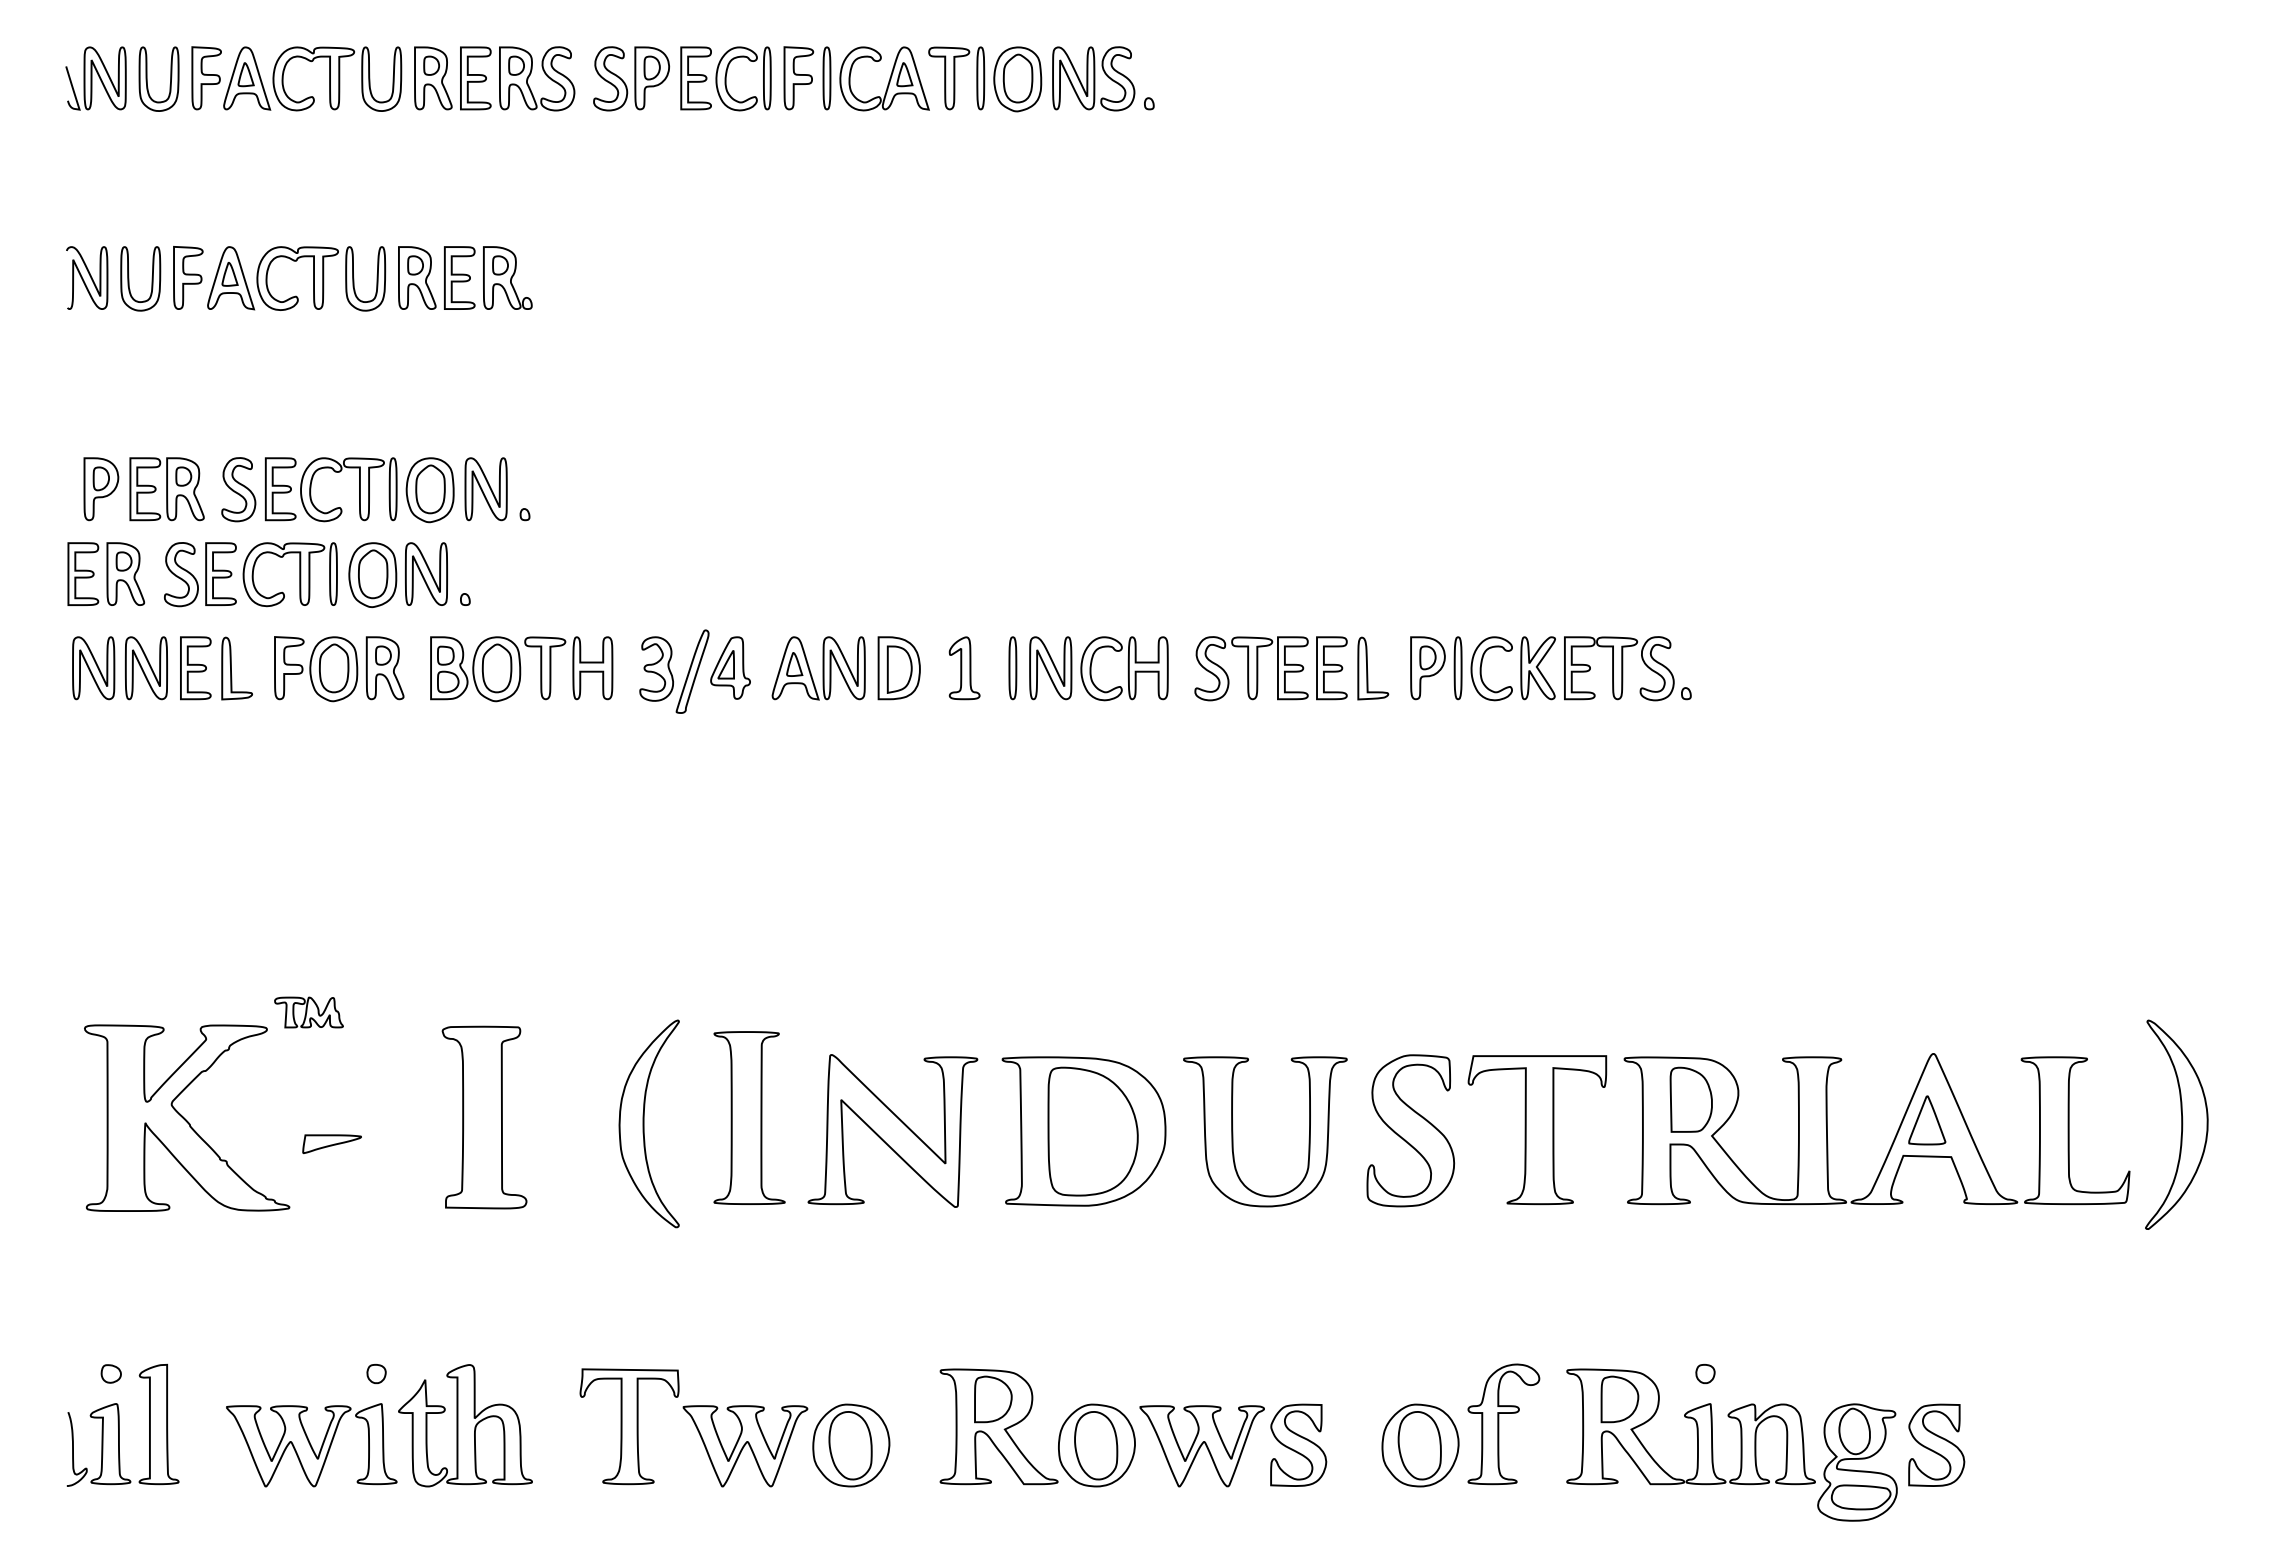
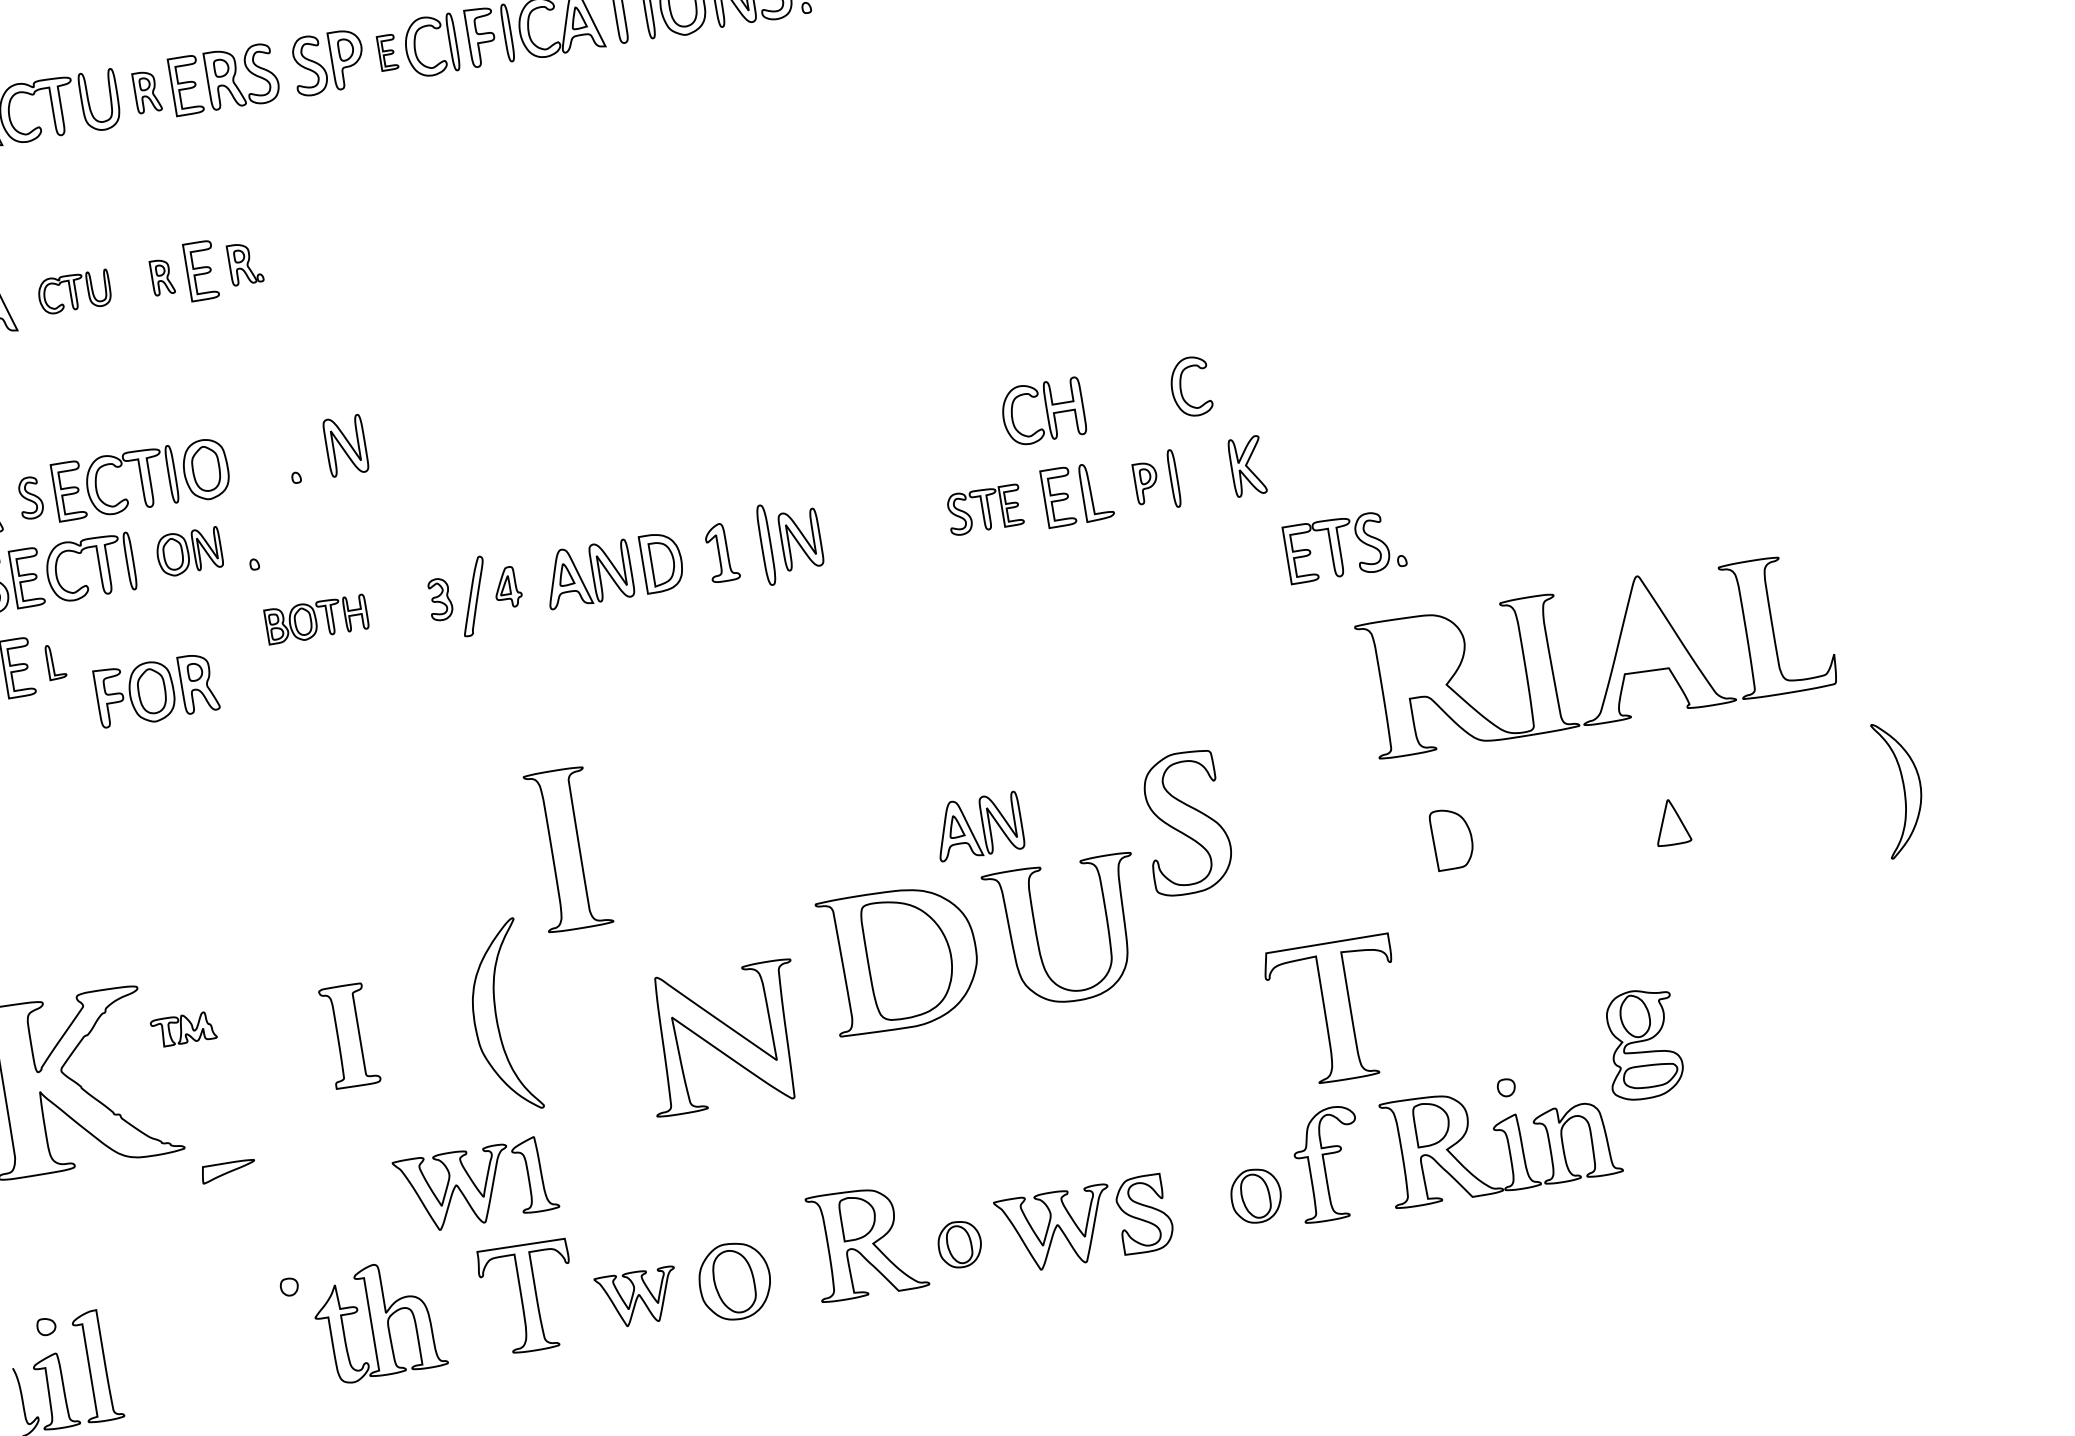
part: (433, 78) -> (147, 92), size x0.7
part: (695, 78) -> (387, 52), size x0.6
part: (417, 277) -> (162, 276), size x0.6
part: (507, 277) -> (244, 263), size x0.7
part: (321, 278) -> (74, 292), size x0.6
part: (238, 489) -> (30, 497), size x0.7
part: (485, 489) -> (345, 446), moved
part: (397, 574) -> (188, 551), size x0.7
part: (1482, 664) -> (1181, 384), moved
part: (730, 667) -> (507, 586), size x0.7
part: (236, 668) -> (55, 661), size x0.6
part: (656, 668) -> (439, 599), size x0.7
part: (1012, 668) -> (766, 545), size x1.4
part: (1124, 668) -> (1043, 411), moved
part: (1251, 668) -> (984, 509), size x0.7
part: (1427, 668) -> (1146, 483), size x0.7
part: (1627, 668) -> (1344, 546), moved
part: (339, 669) -> (157, 691), moved
part: (521, 669) -> (316, 620), size x0.6
part: (1189, 1004) -> (978, 826), added
part: (308, 1012) -> (183, 1029), moved
part: (484, 1117) -> (349, 1035), size x0.6
part: (749, 1117) -> (568, 848), moved
part: (2176, 1124) -> (1900, 788), size x0.7
part: (892, 1130) -> (723, 1037), moved
part: (1410, 1130) -> (1185, 822), moved
part: (1537, 1130) -> (1336, 1011), moved
part: (1895, 1134) -> (1614, 655), moved
part: (331, 1144) -> (228, 1171), moved
part: (1936, 1444) -> (1728, 1117), removed
part: (311, 1445) -> (475, 1185), moved
part: (1096, 1445) -> (959, 1244), size x0.6
part: (1420, 1445) -> (1256, 1196), size x0.7
part: (745, 1446) -> (638, 1298), size x0.7
part: (1857, 1462) -> (1642, 1044), moved

